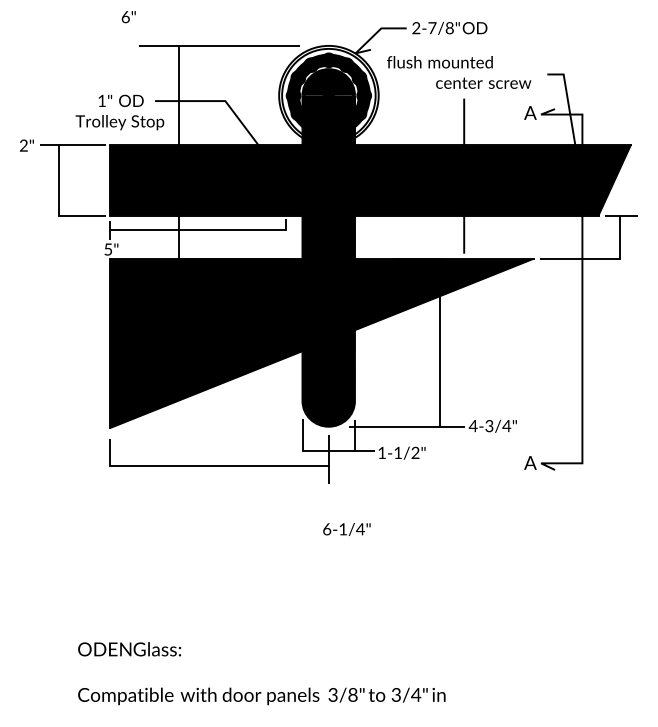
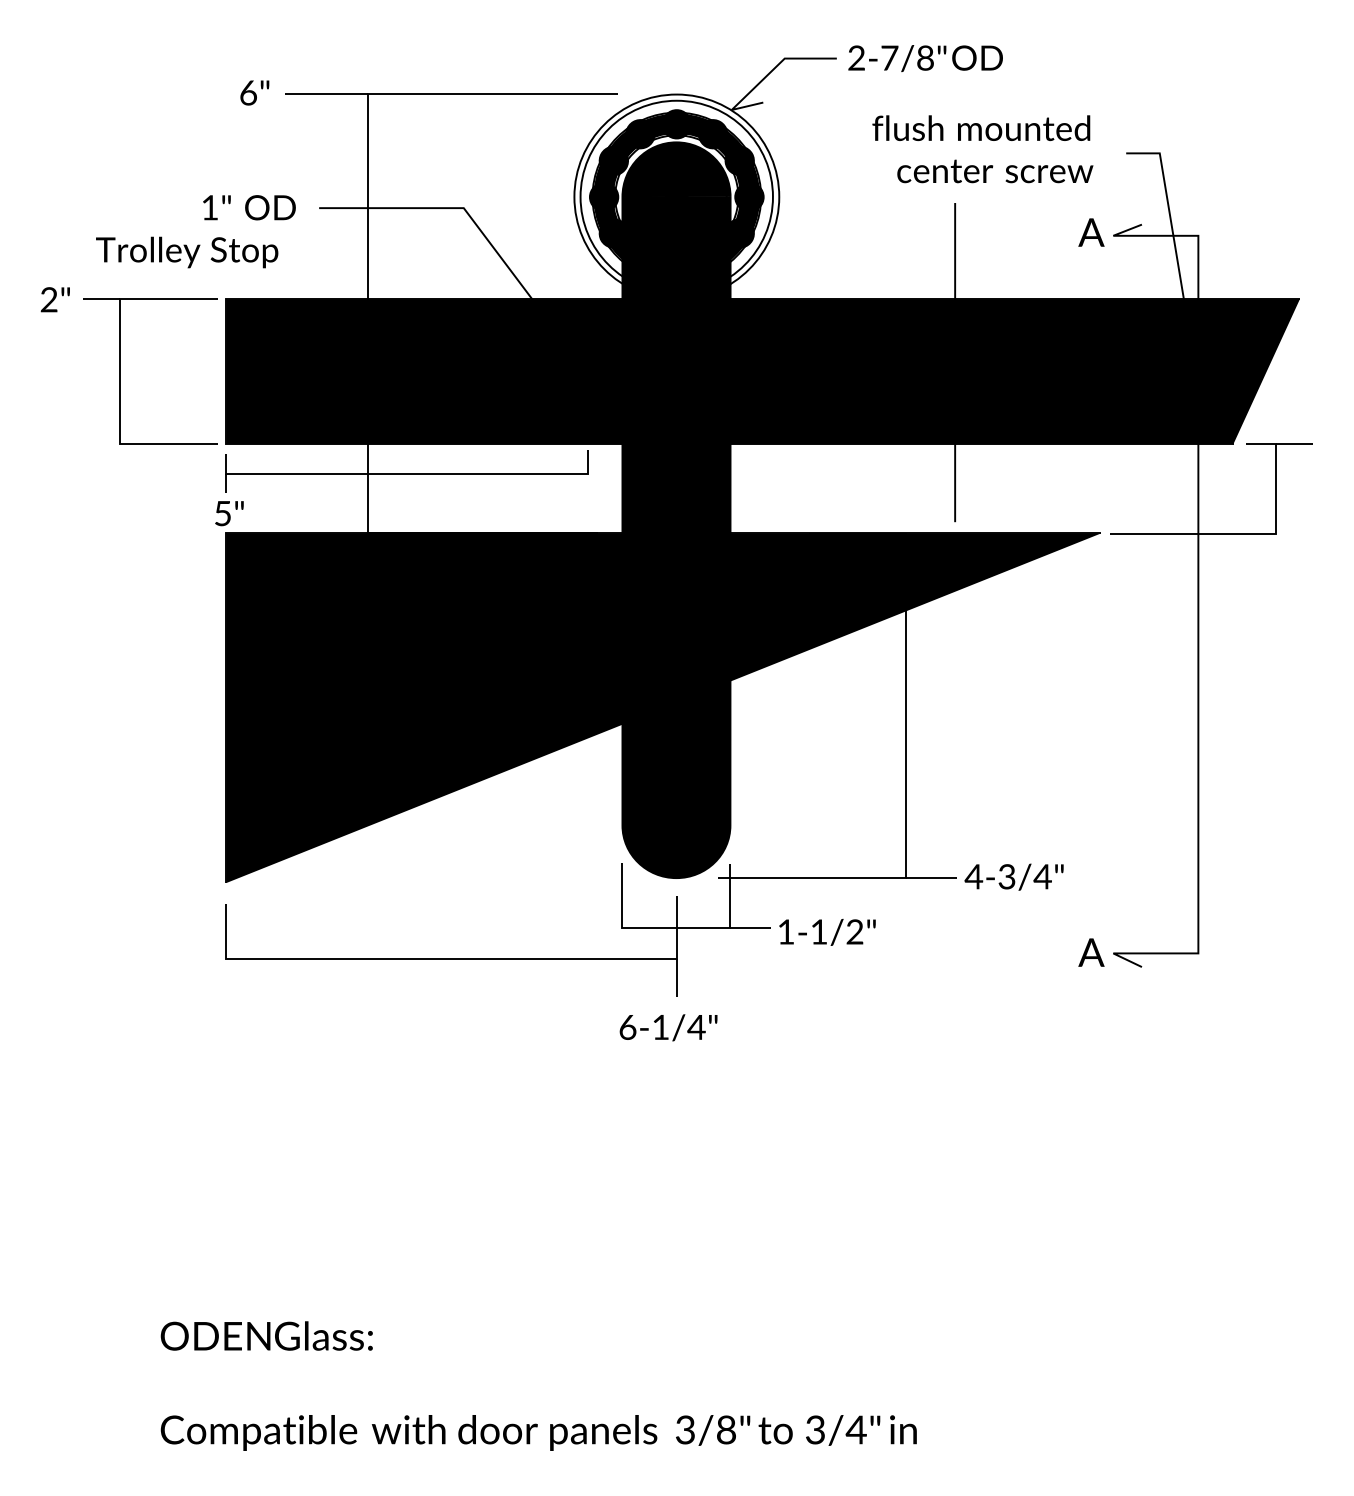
text: (128, 17) -> (254, 93), moved
text: (439, 62) -> (980, 128), moved
text: (119, 122) -> (186, 252), moved
text: (346, 529) -> (667, 1027), moved

